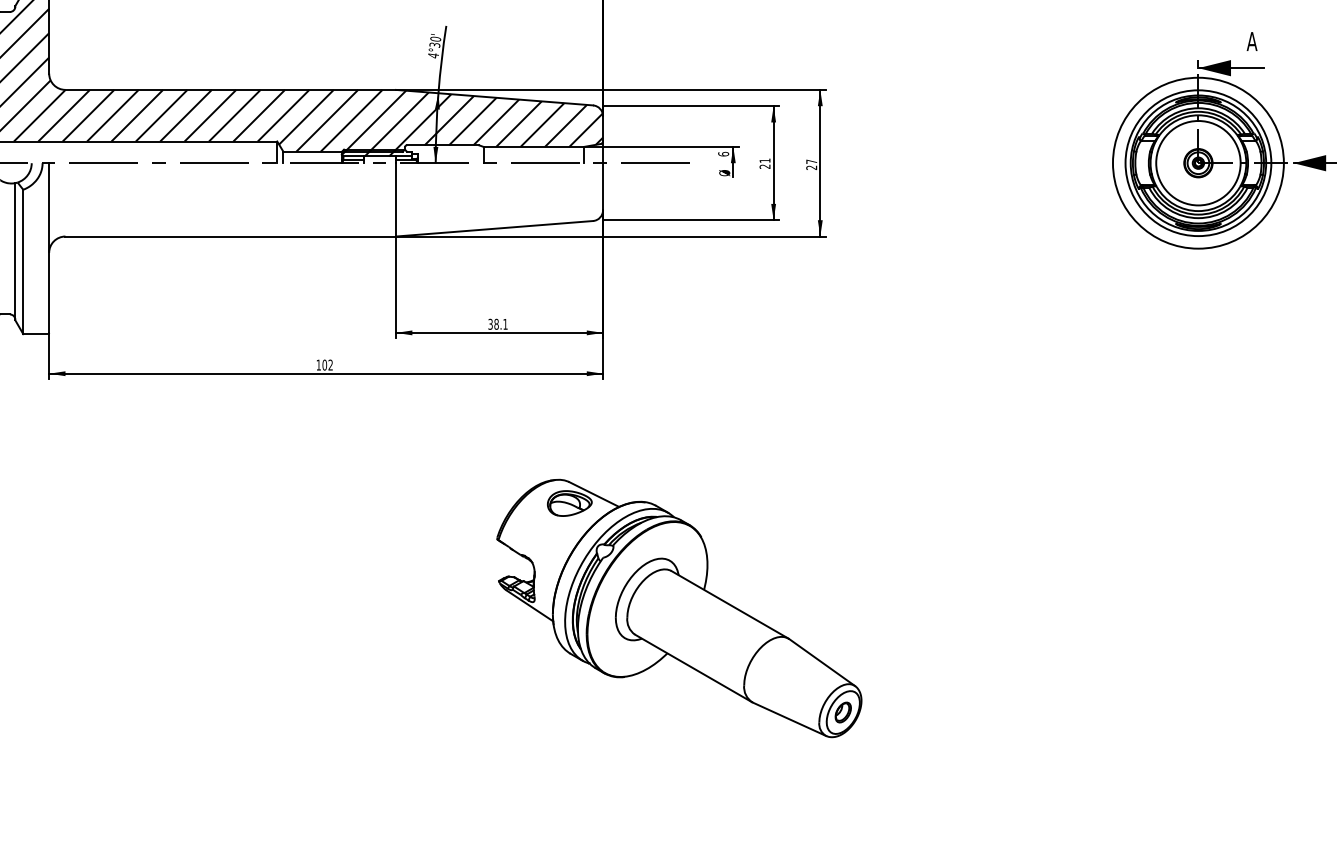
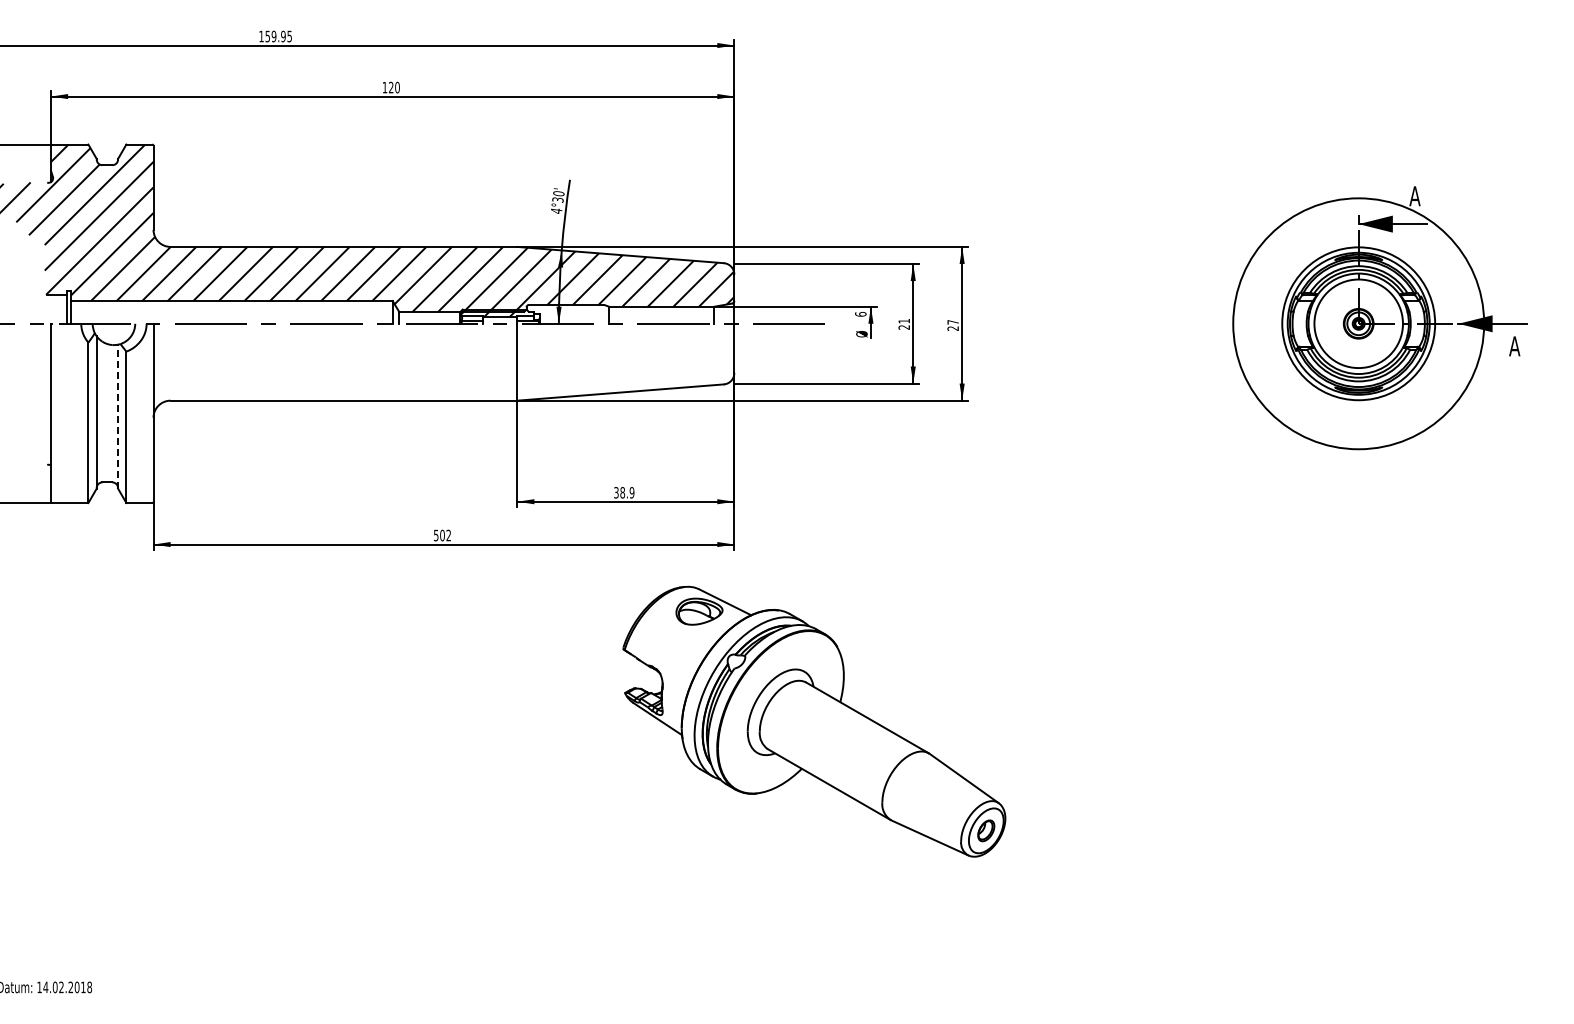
circle: (1198, 162) -> (1358, 323), size x1.4
line: (15, 251) -> (118, 416), solid -> dashed
text: (504, 324) -> (631, 492), 38.1 -> 38.9
text: (319, 365) -> (436, 535), 102 -> 502
part: (679, 608) -> (814, 721), moved

